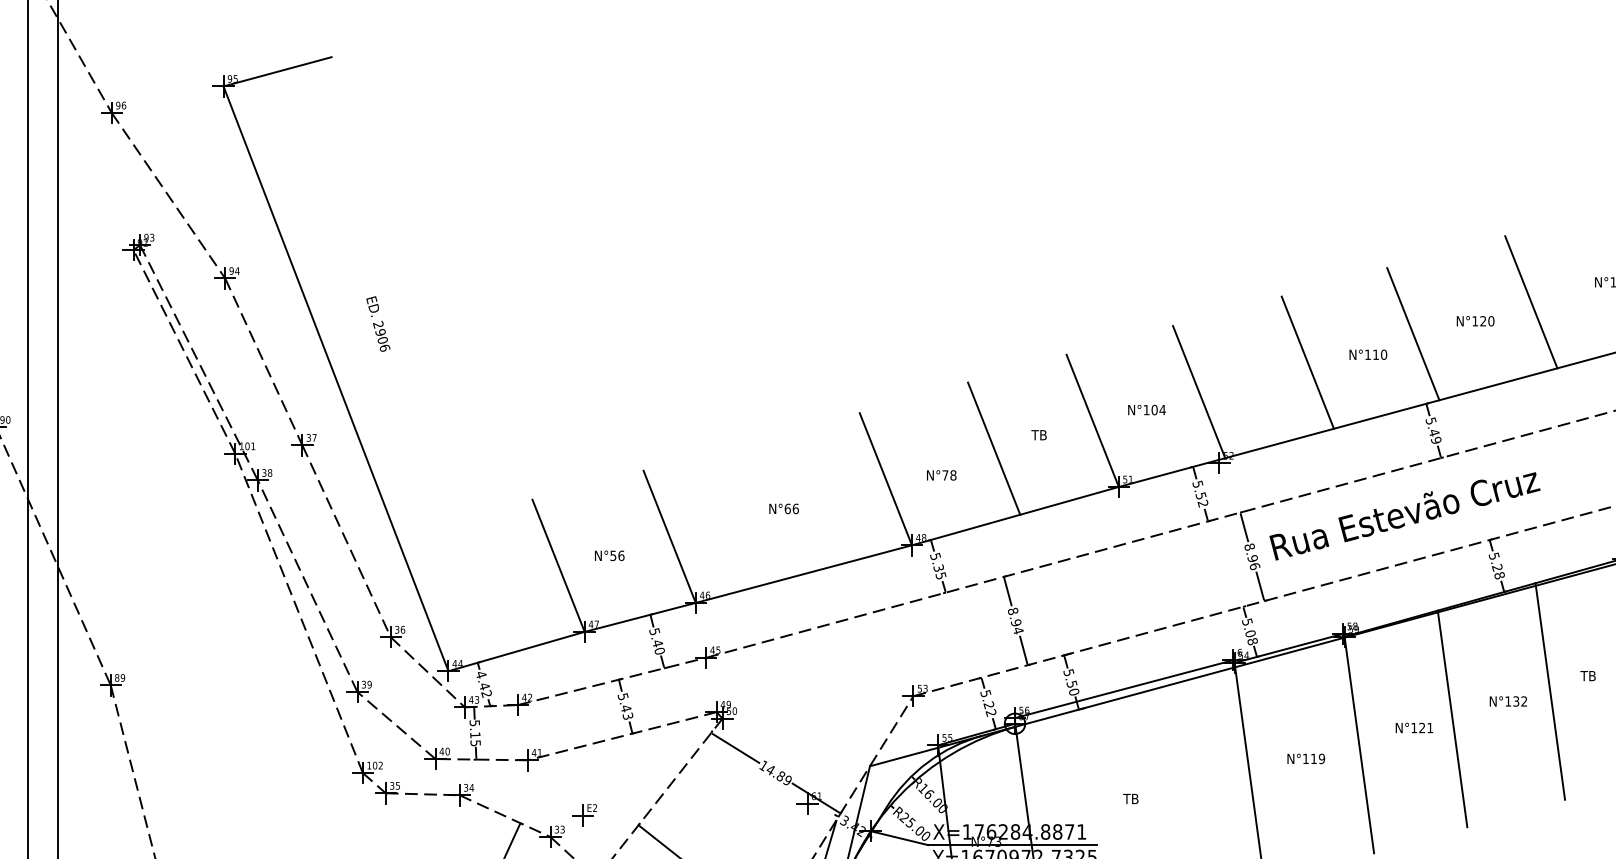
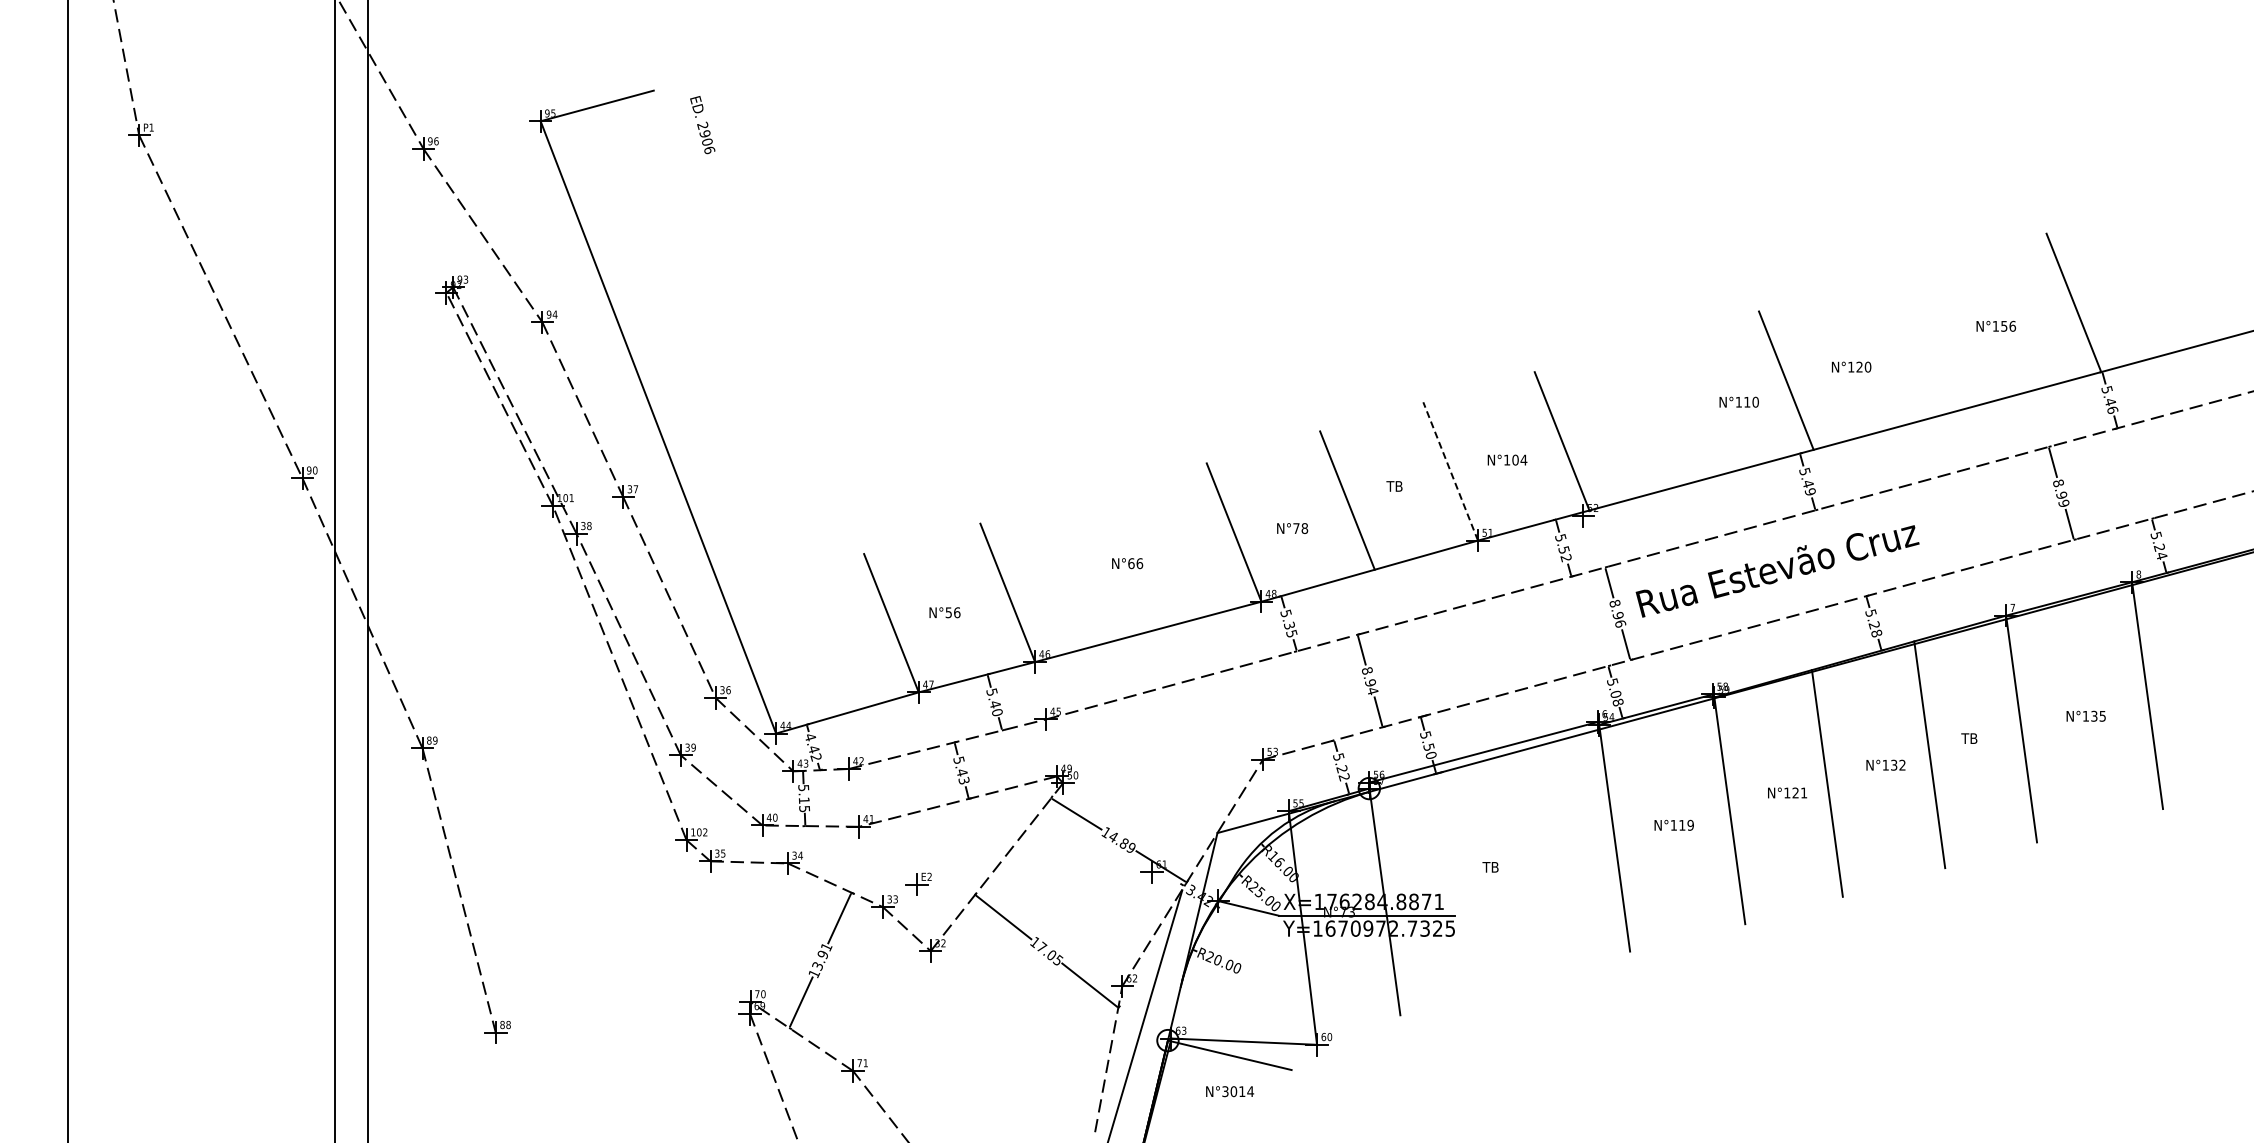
line: (1530, 302) -> (1909, 347), removed
text: (378, 324) -> (702, 125), moved
line: (1307, 362) -> (1675, 410), removed
line: (1092, 419) -> (1450, 470), solid -> dashed

